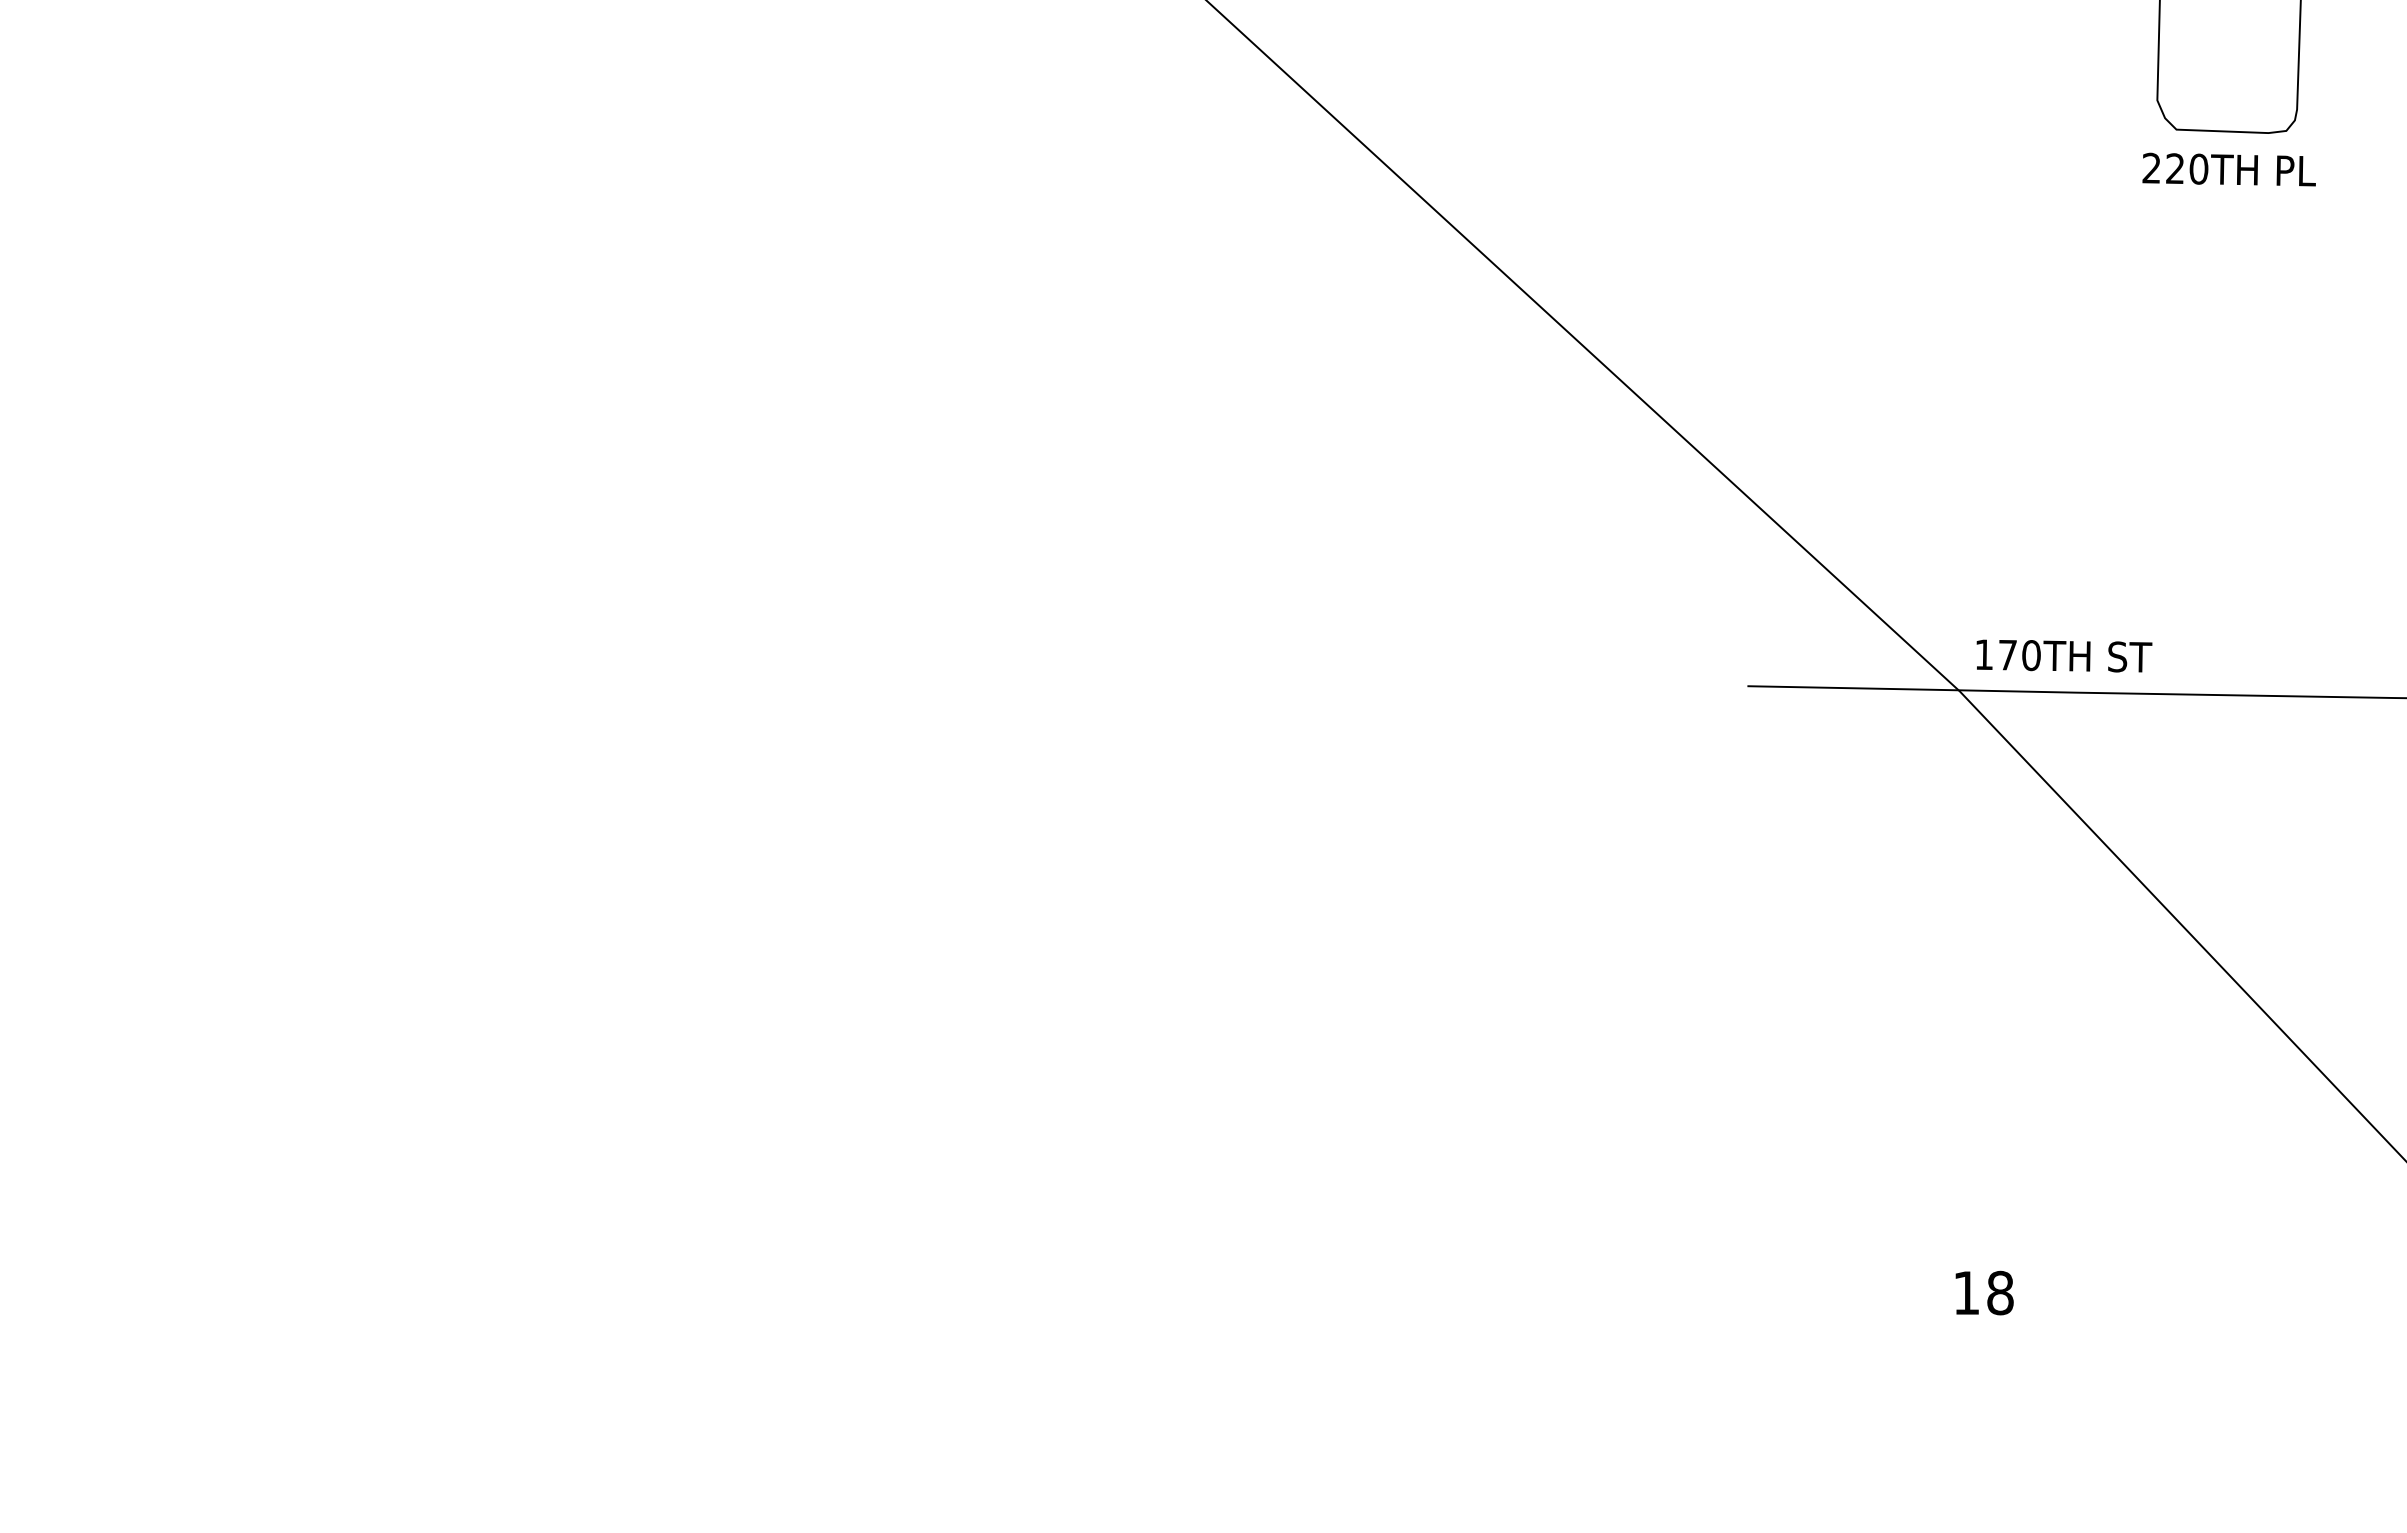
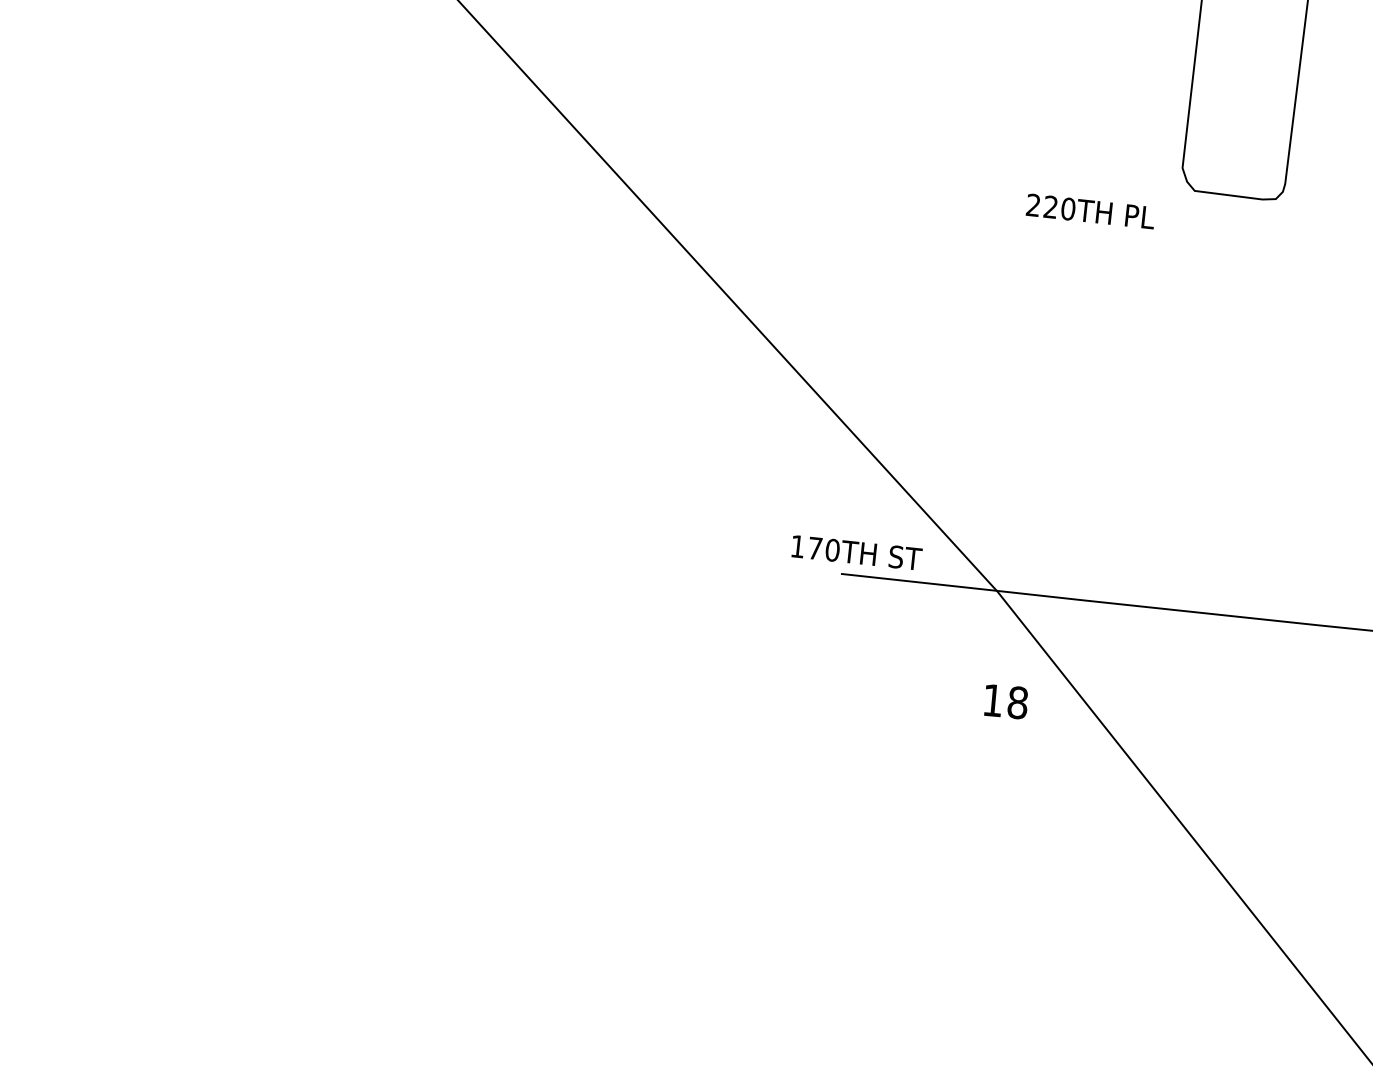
text: (2228, 169) -> (1090, 211), moved
text: (2064, 655) -> (857, 552), moved
text: (1984, 1292) -> (1006, 701), moved

